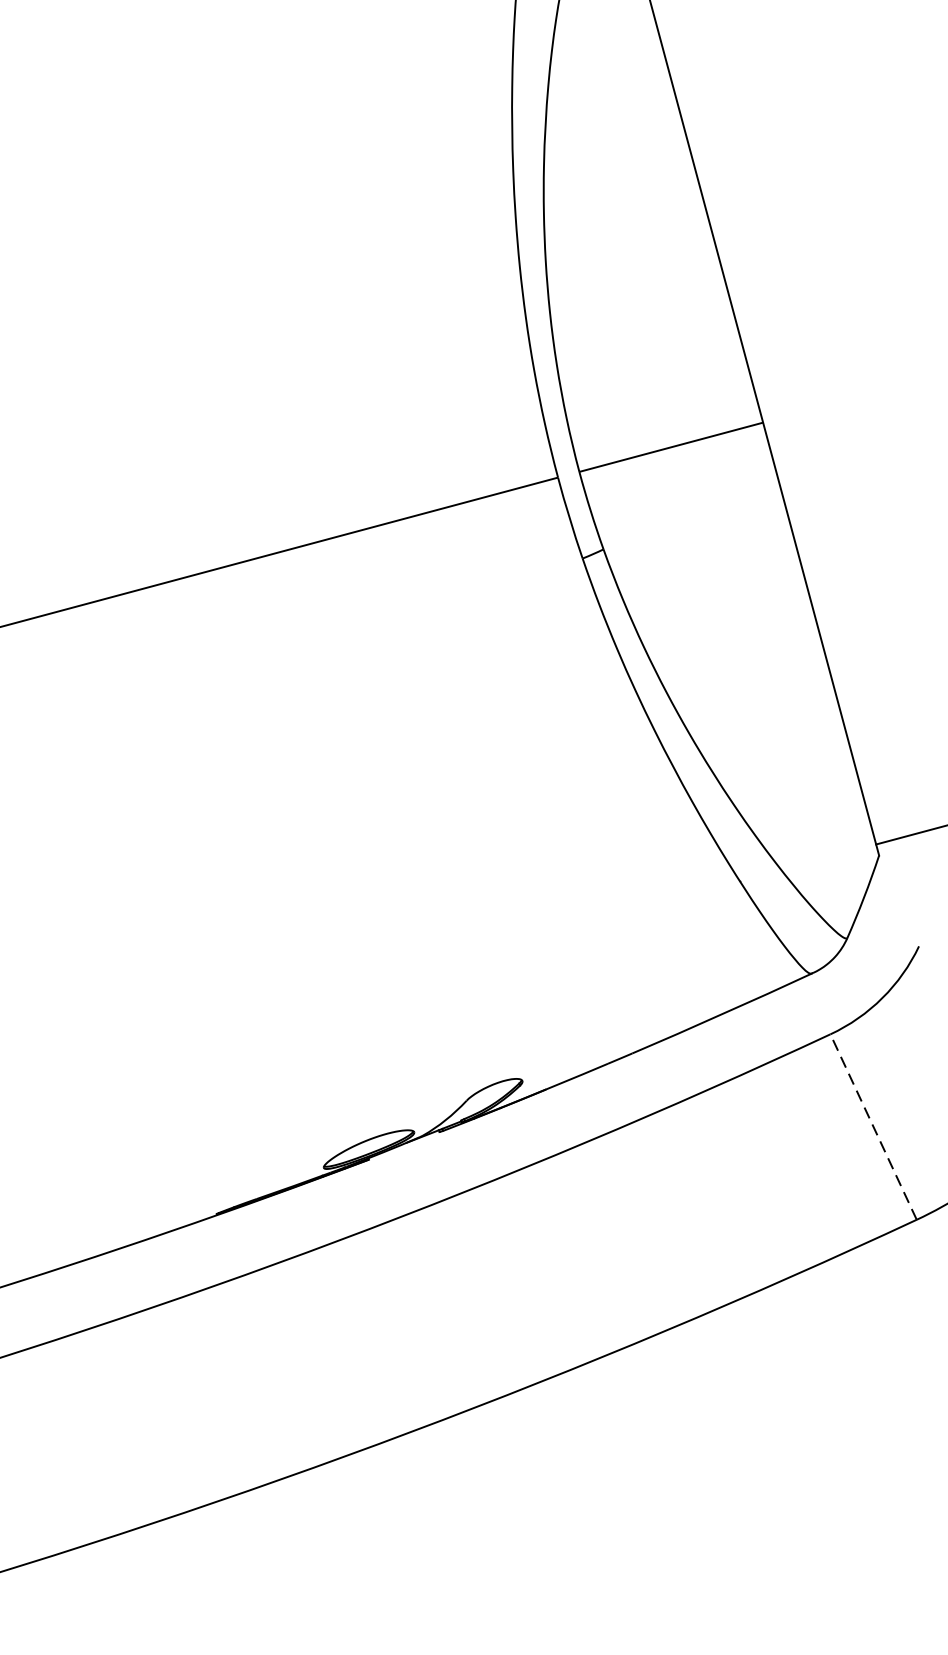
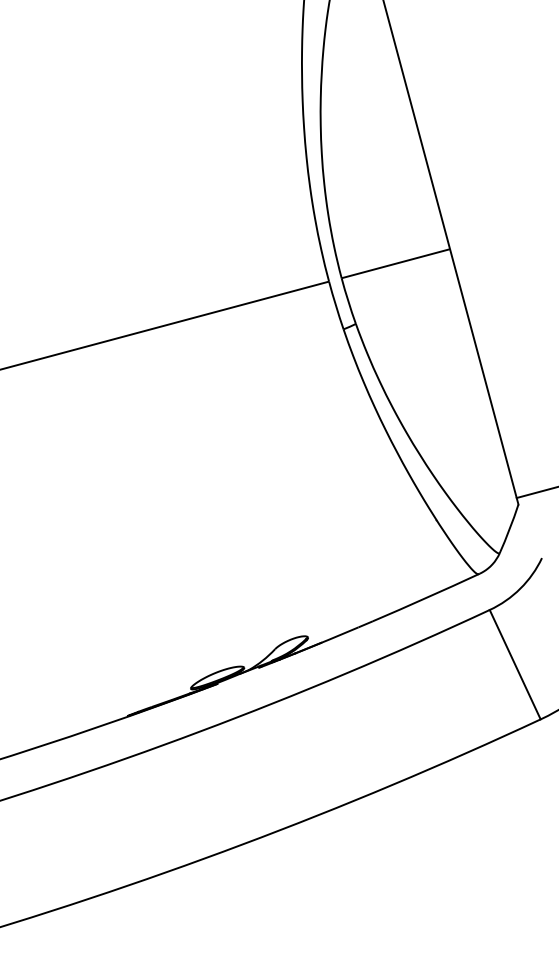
line: (872, 1126) -> (514, 664), dashed -> solid

